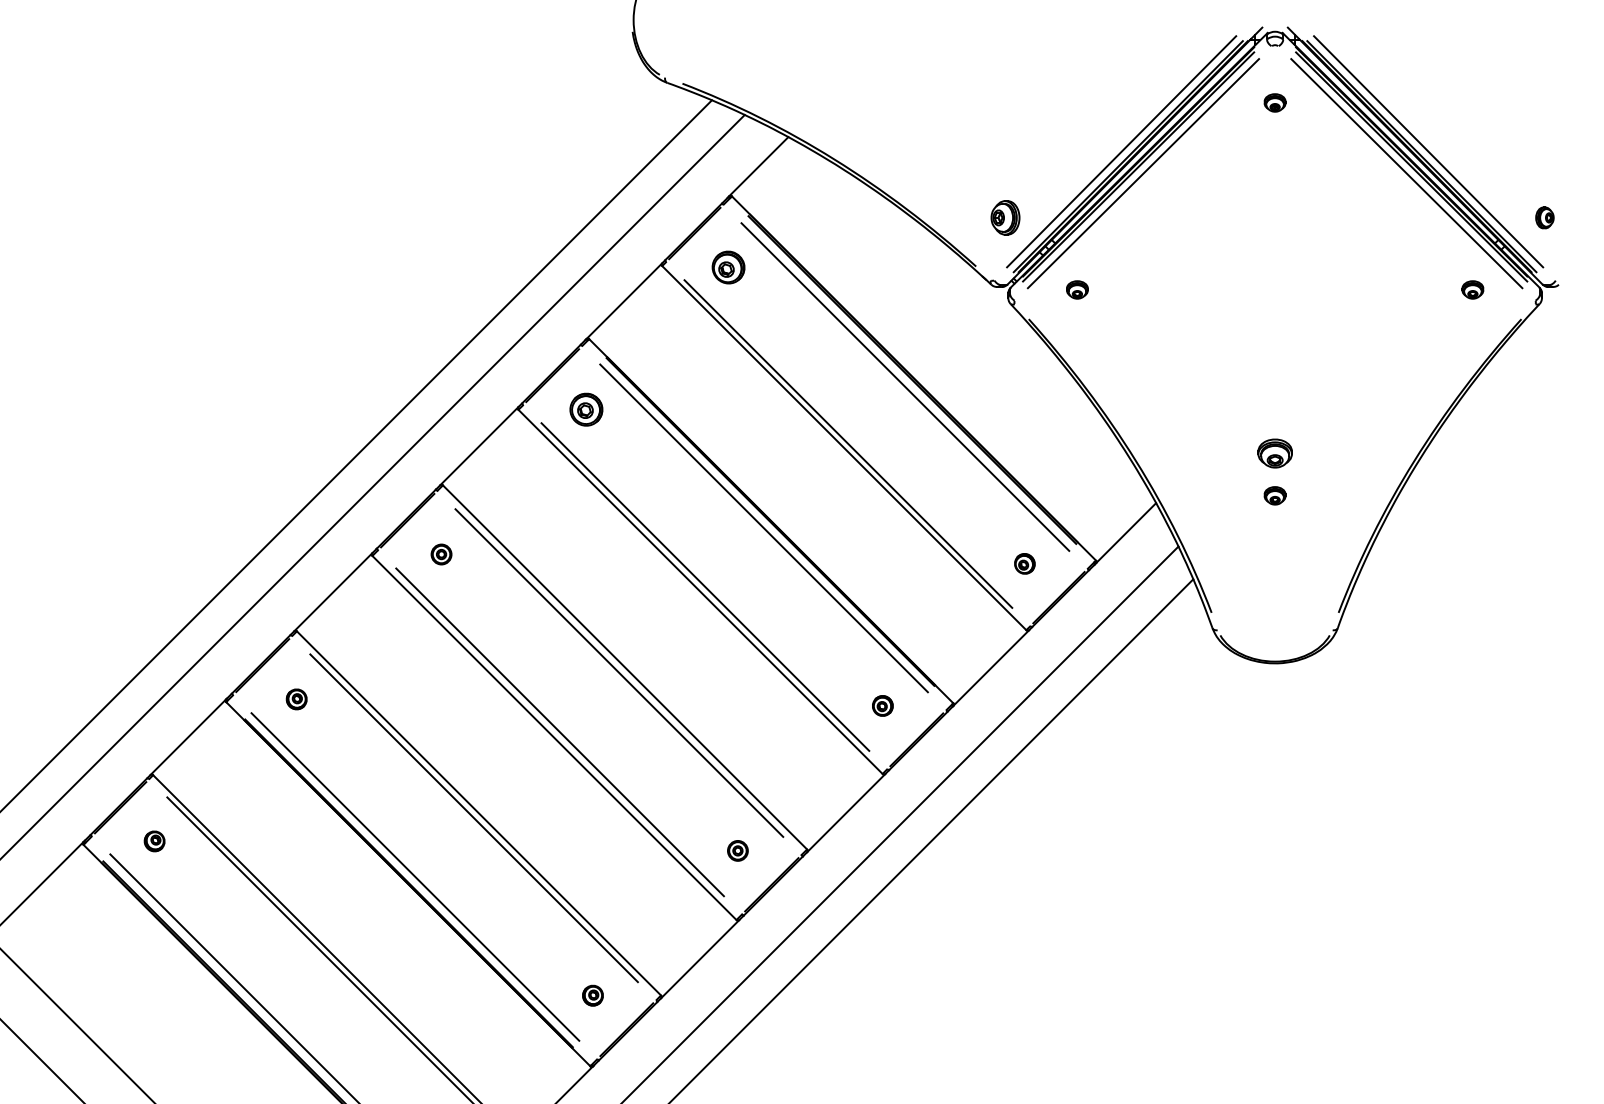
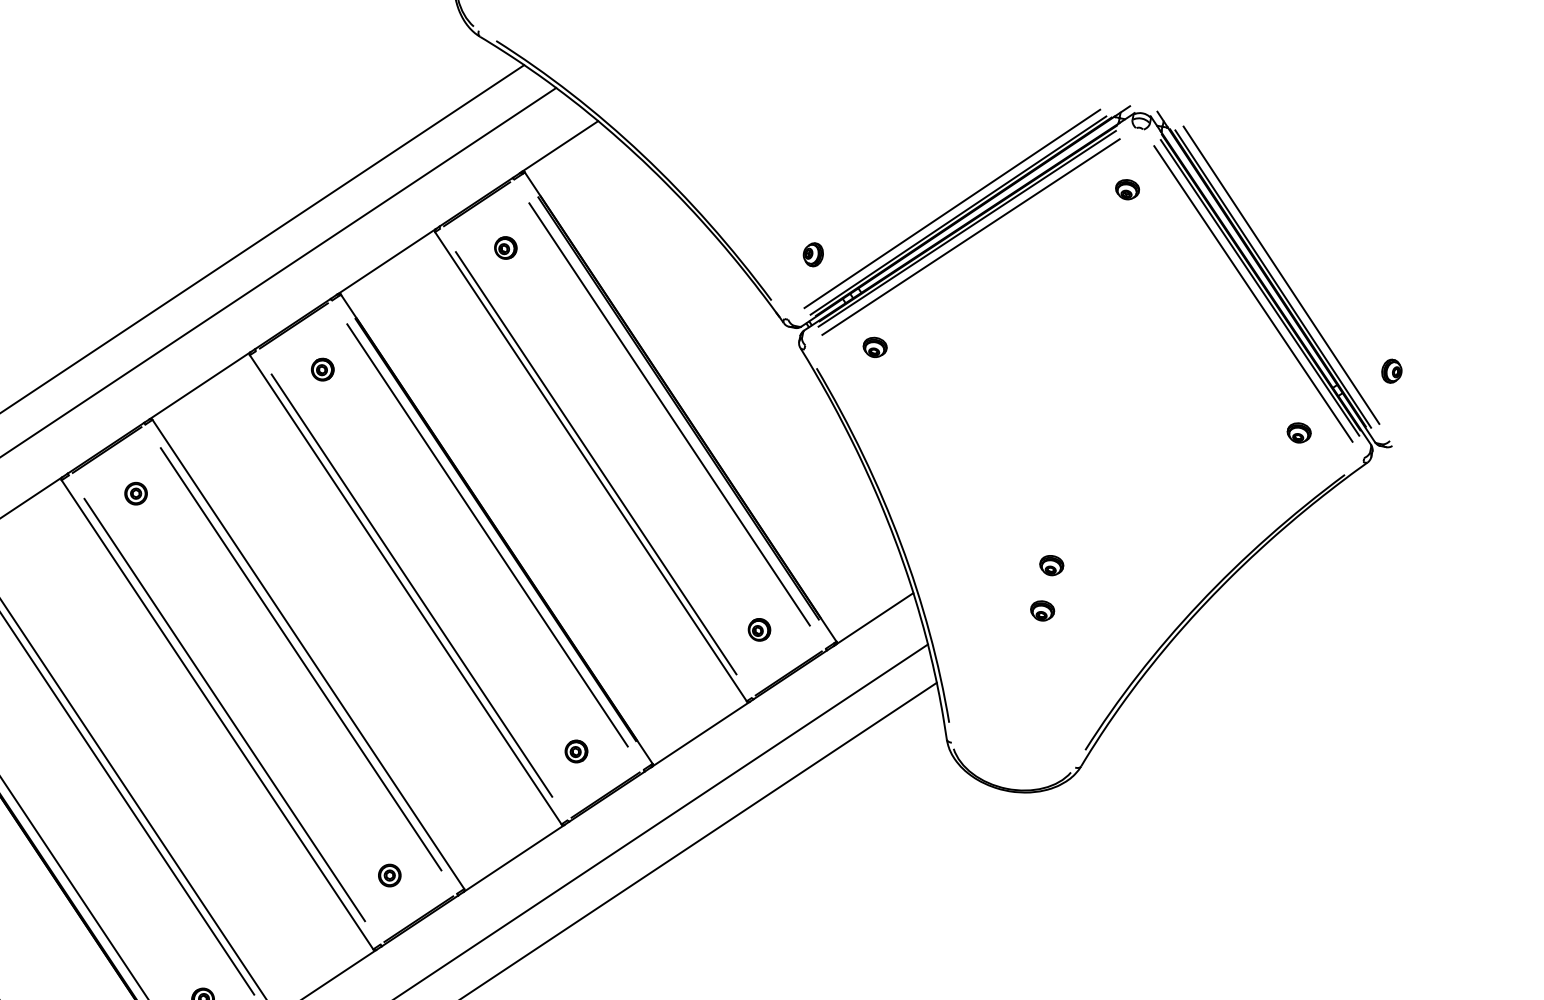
part: (1004, 217) -> (812, 254), size x0.62
part: (728, 267) -> (505, 247), size x0.62
part: (586, 409) -> (322, 369), size x0.62
part: (1274, 453) -> (1051, 565), size x0.62

